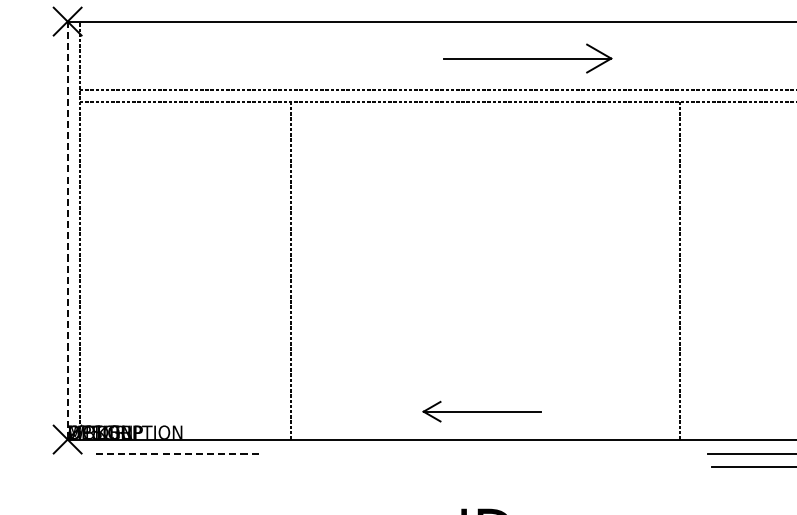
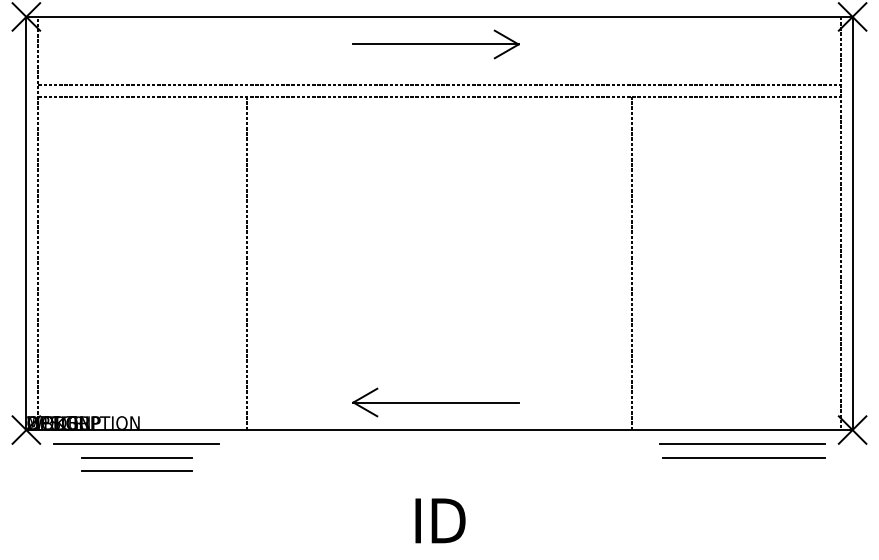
part: (527, 58) -> (435, 44), moved
line: (67, 230) -> (26, 223), dashed -> solid
part: (481, 411) -> (435, 402), size x1.43
line: (179, 453) -> (136, 443), dashed -> solid
line: (179, 467) -> (136, 457), added
line: (179, 481) -> (136, 471), added

